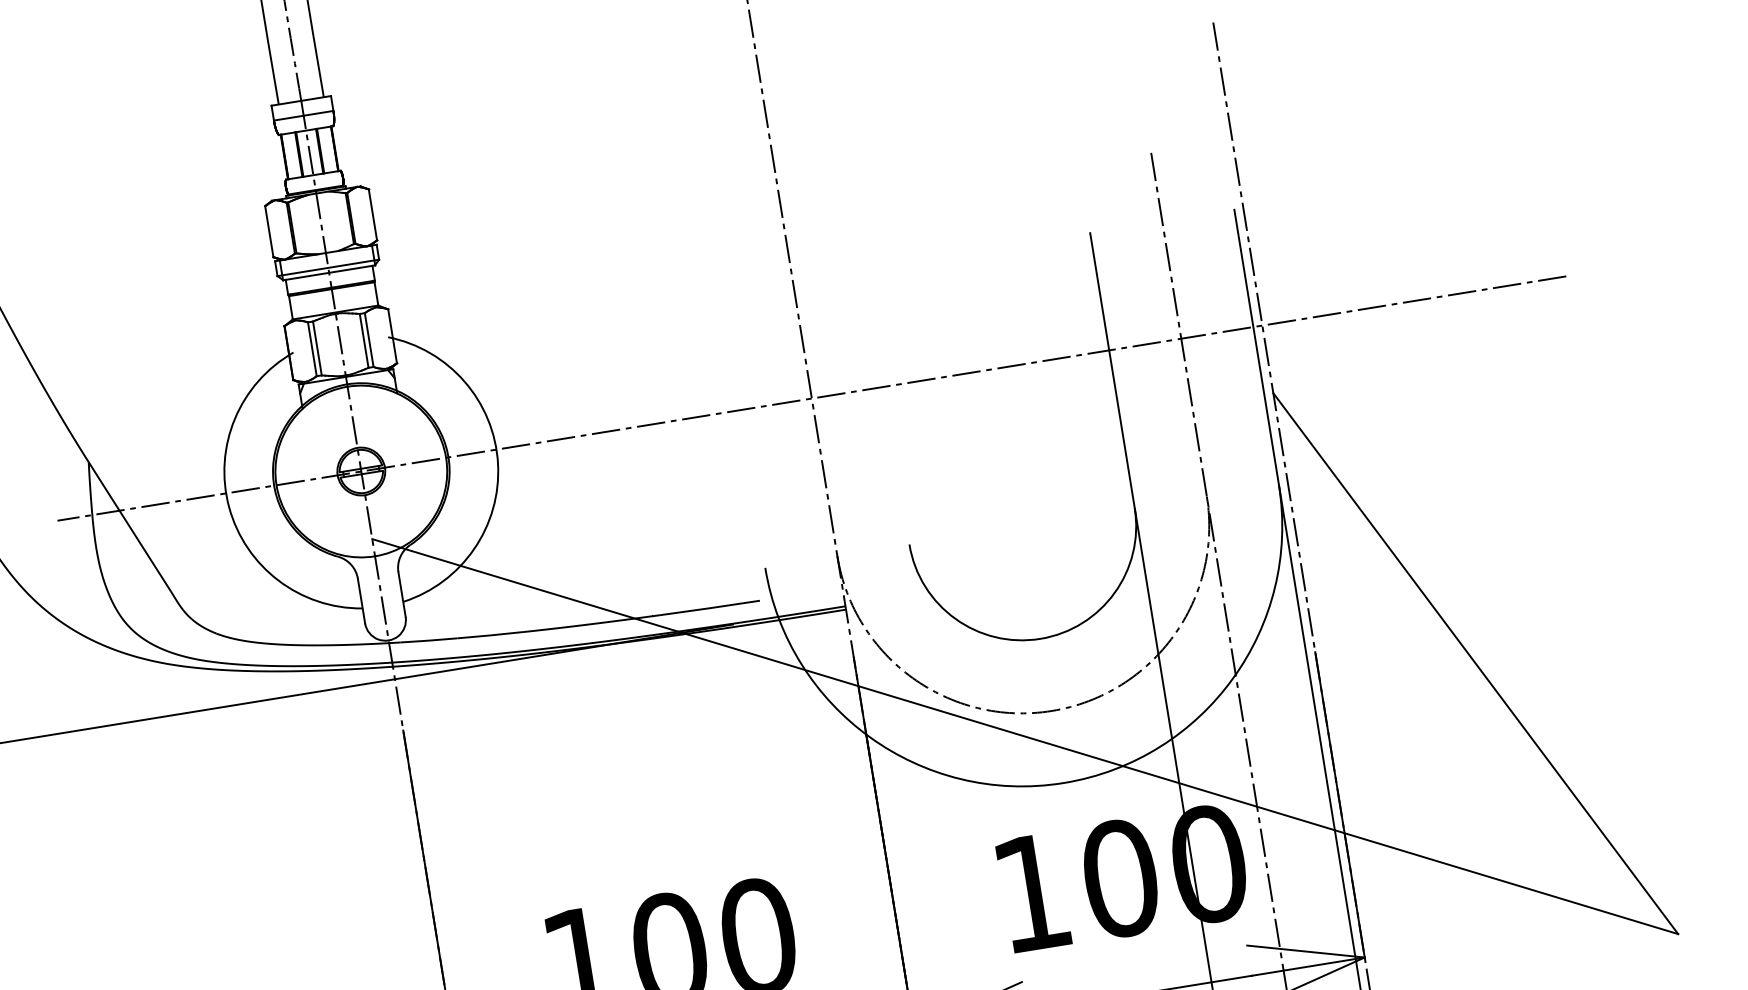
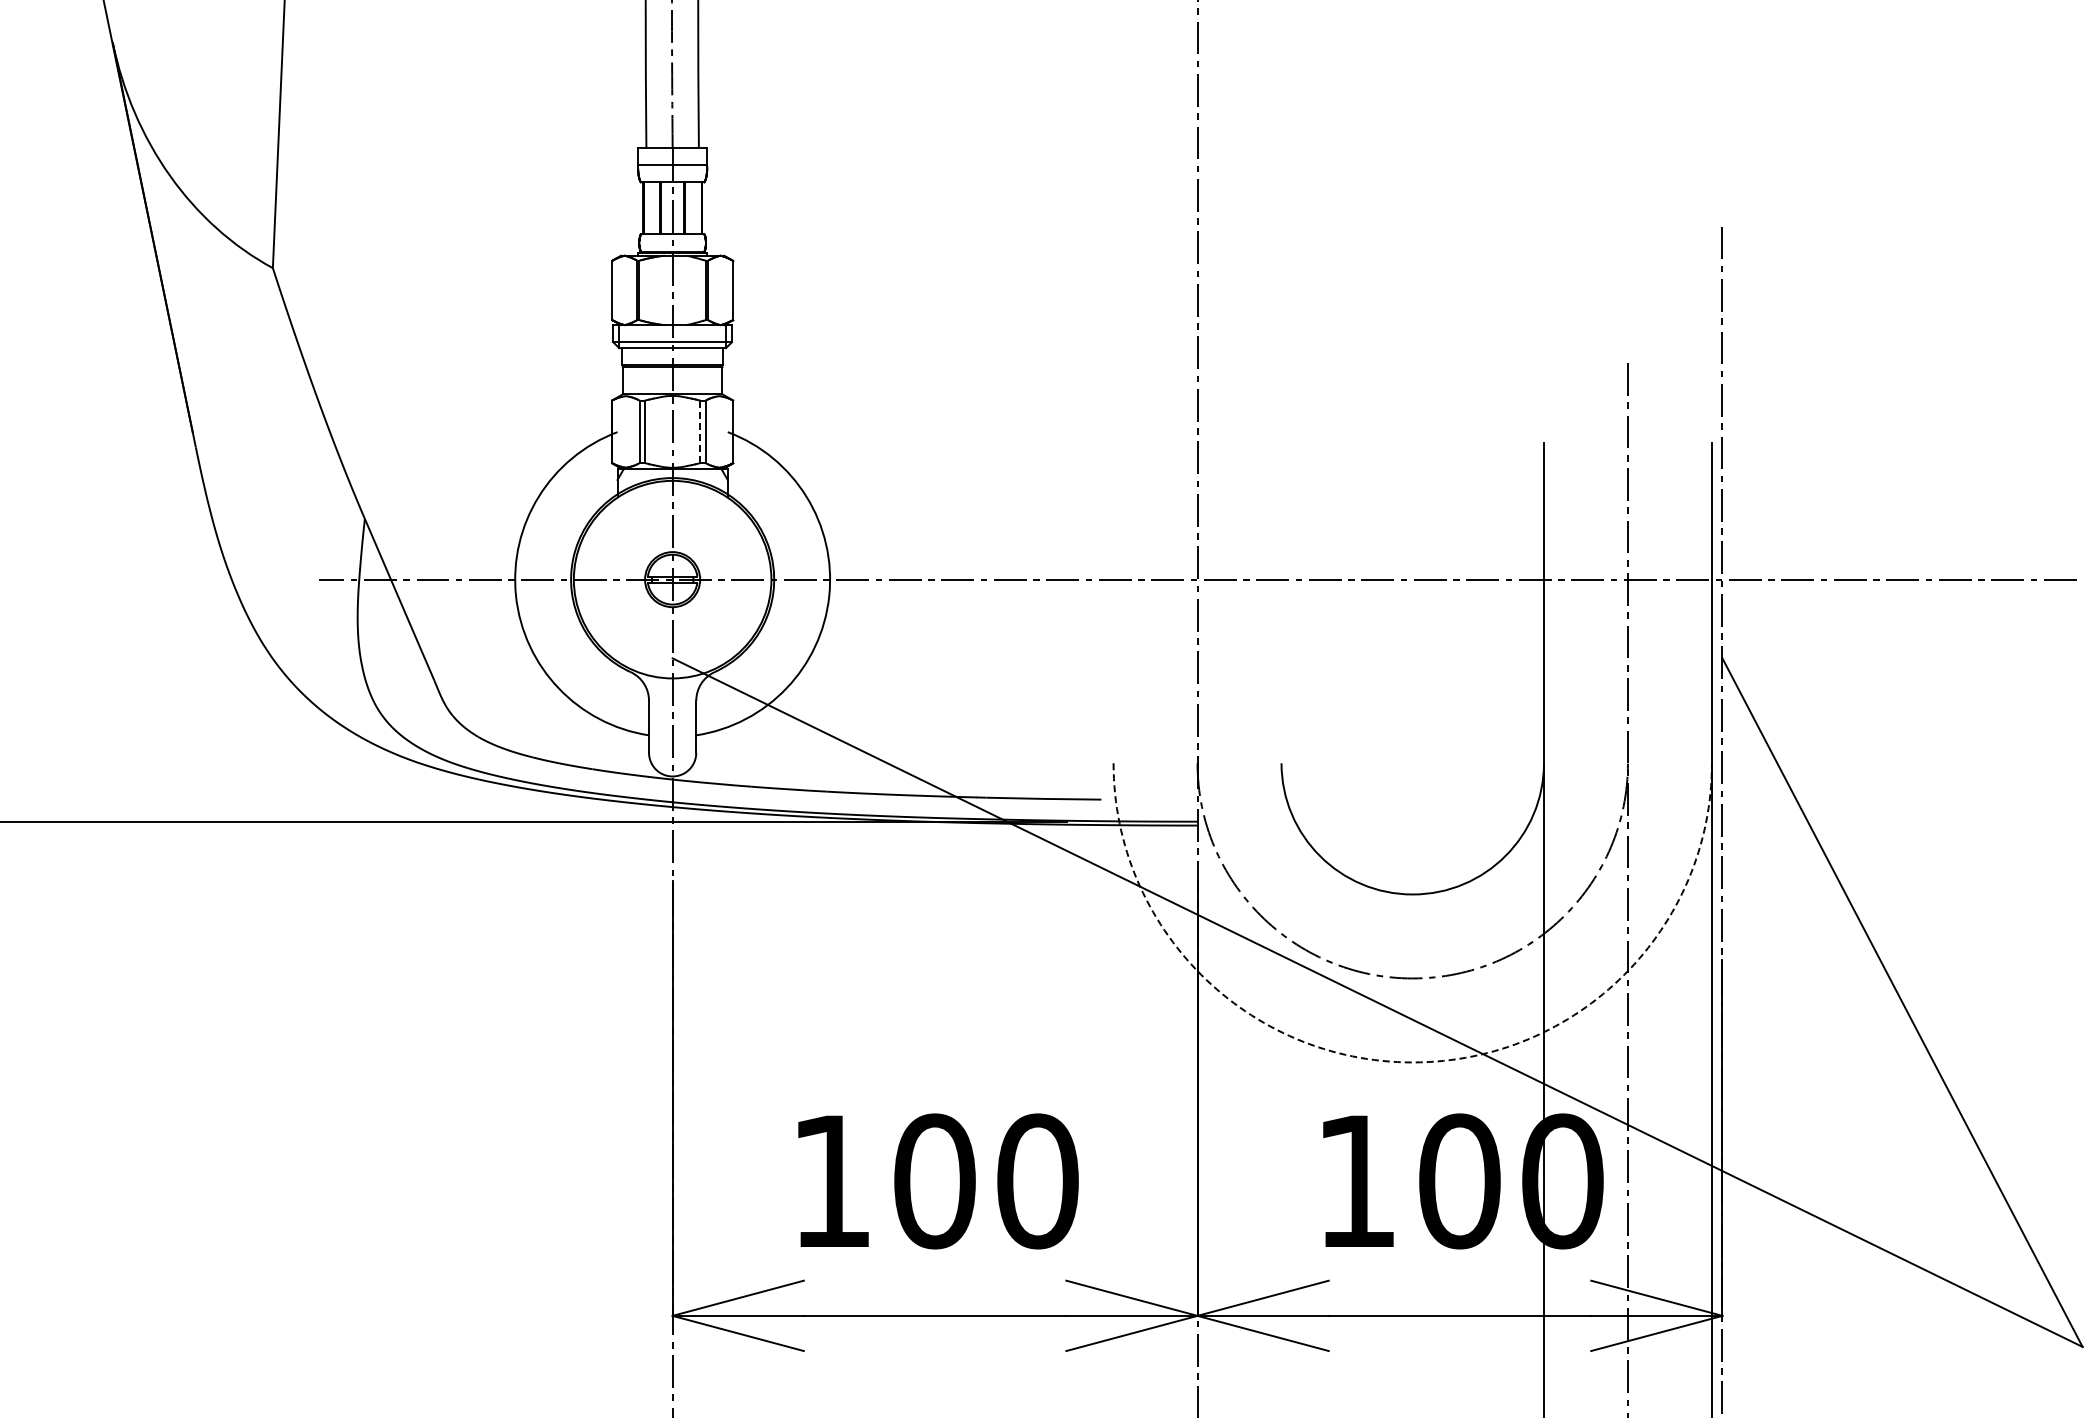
line: (363, 341) -> (699, 432), solid -> dashed
arc: (1063, 783) -> (1412, 1062), solid -> dashed

